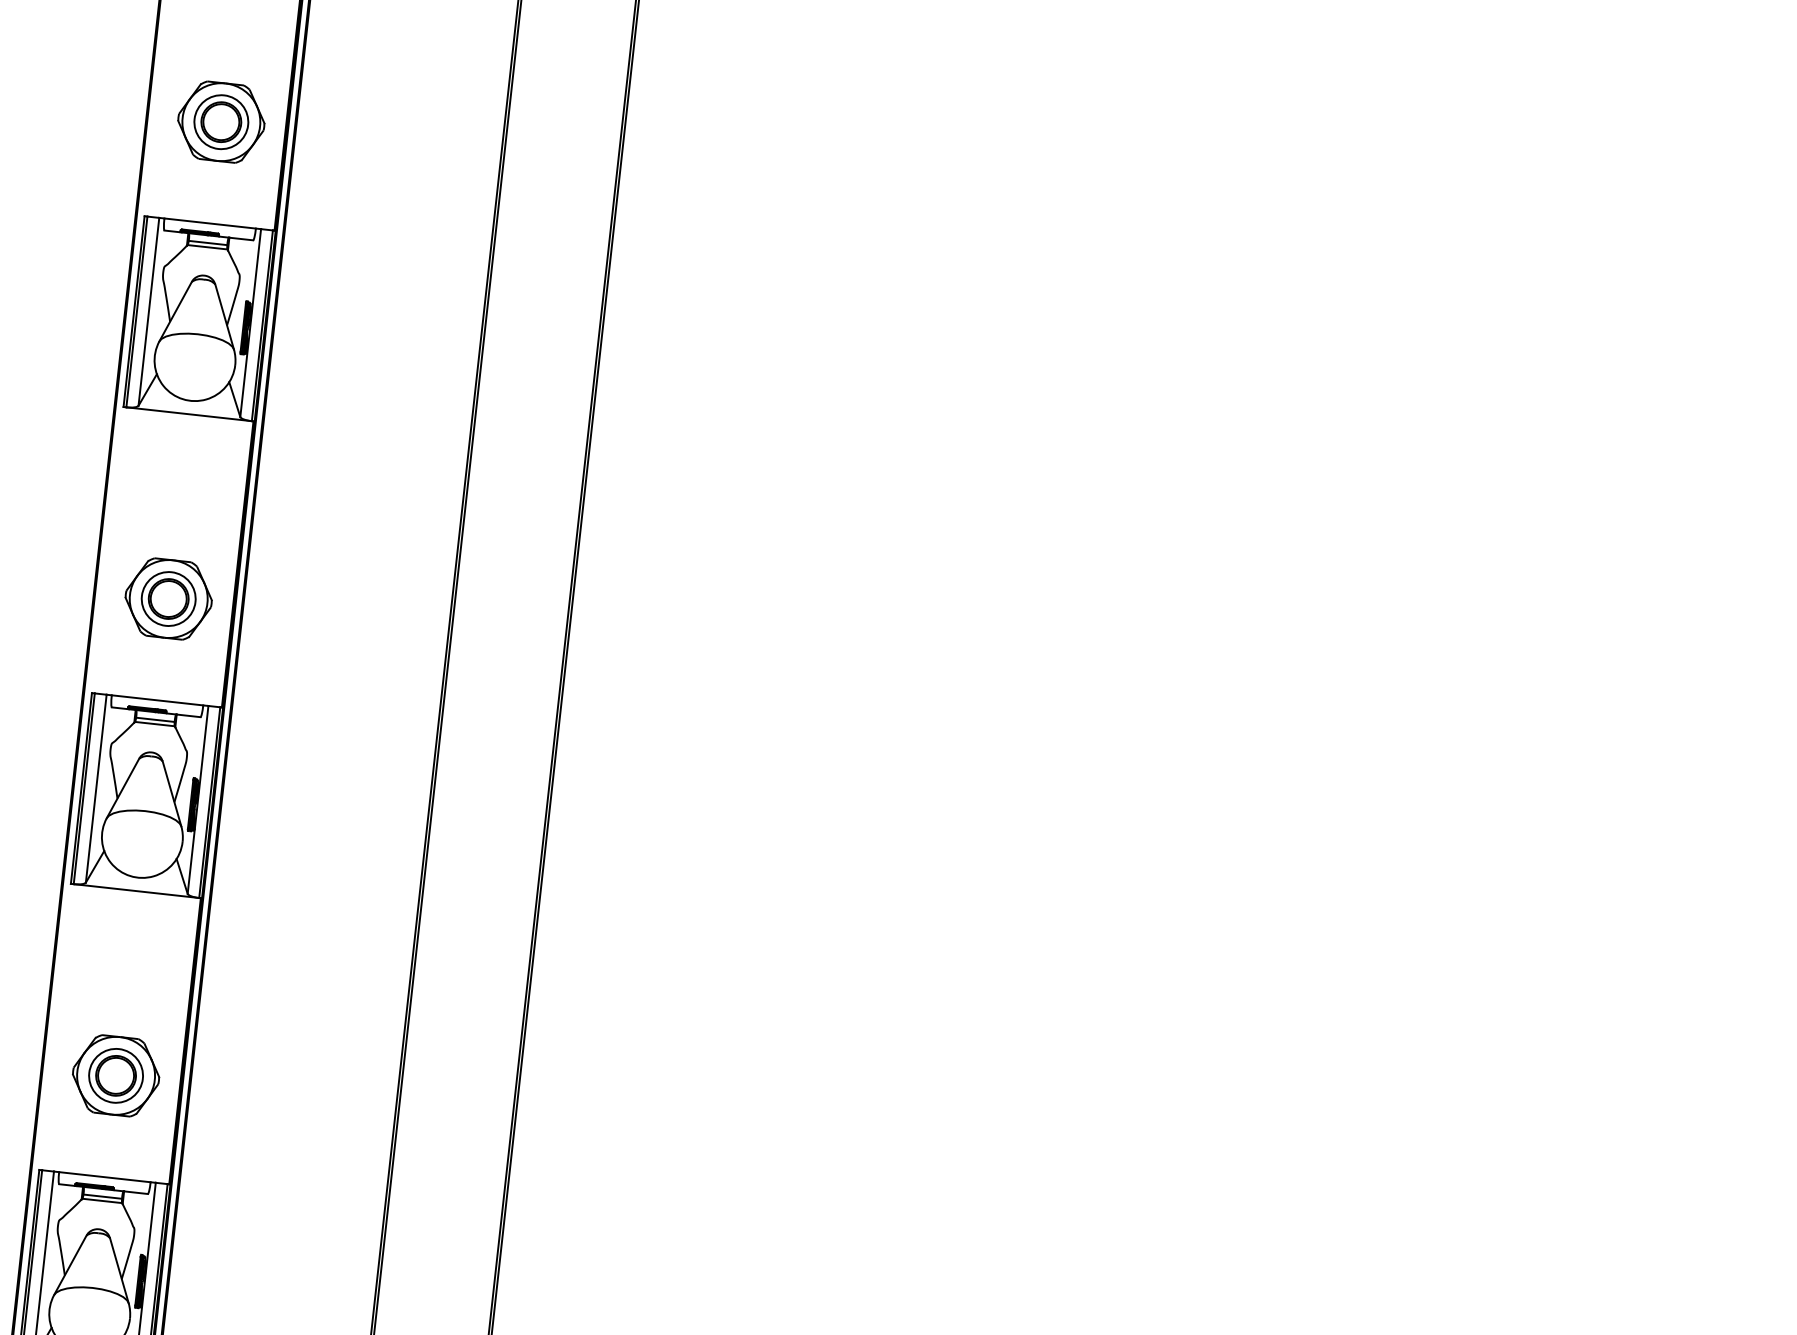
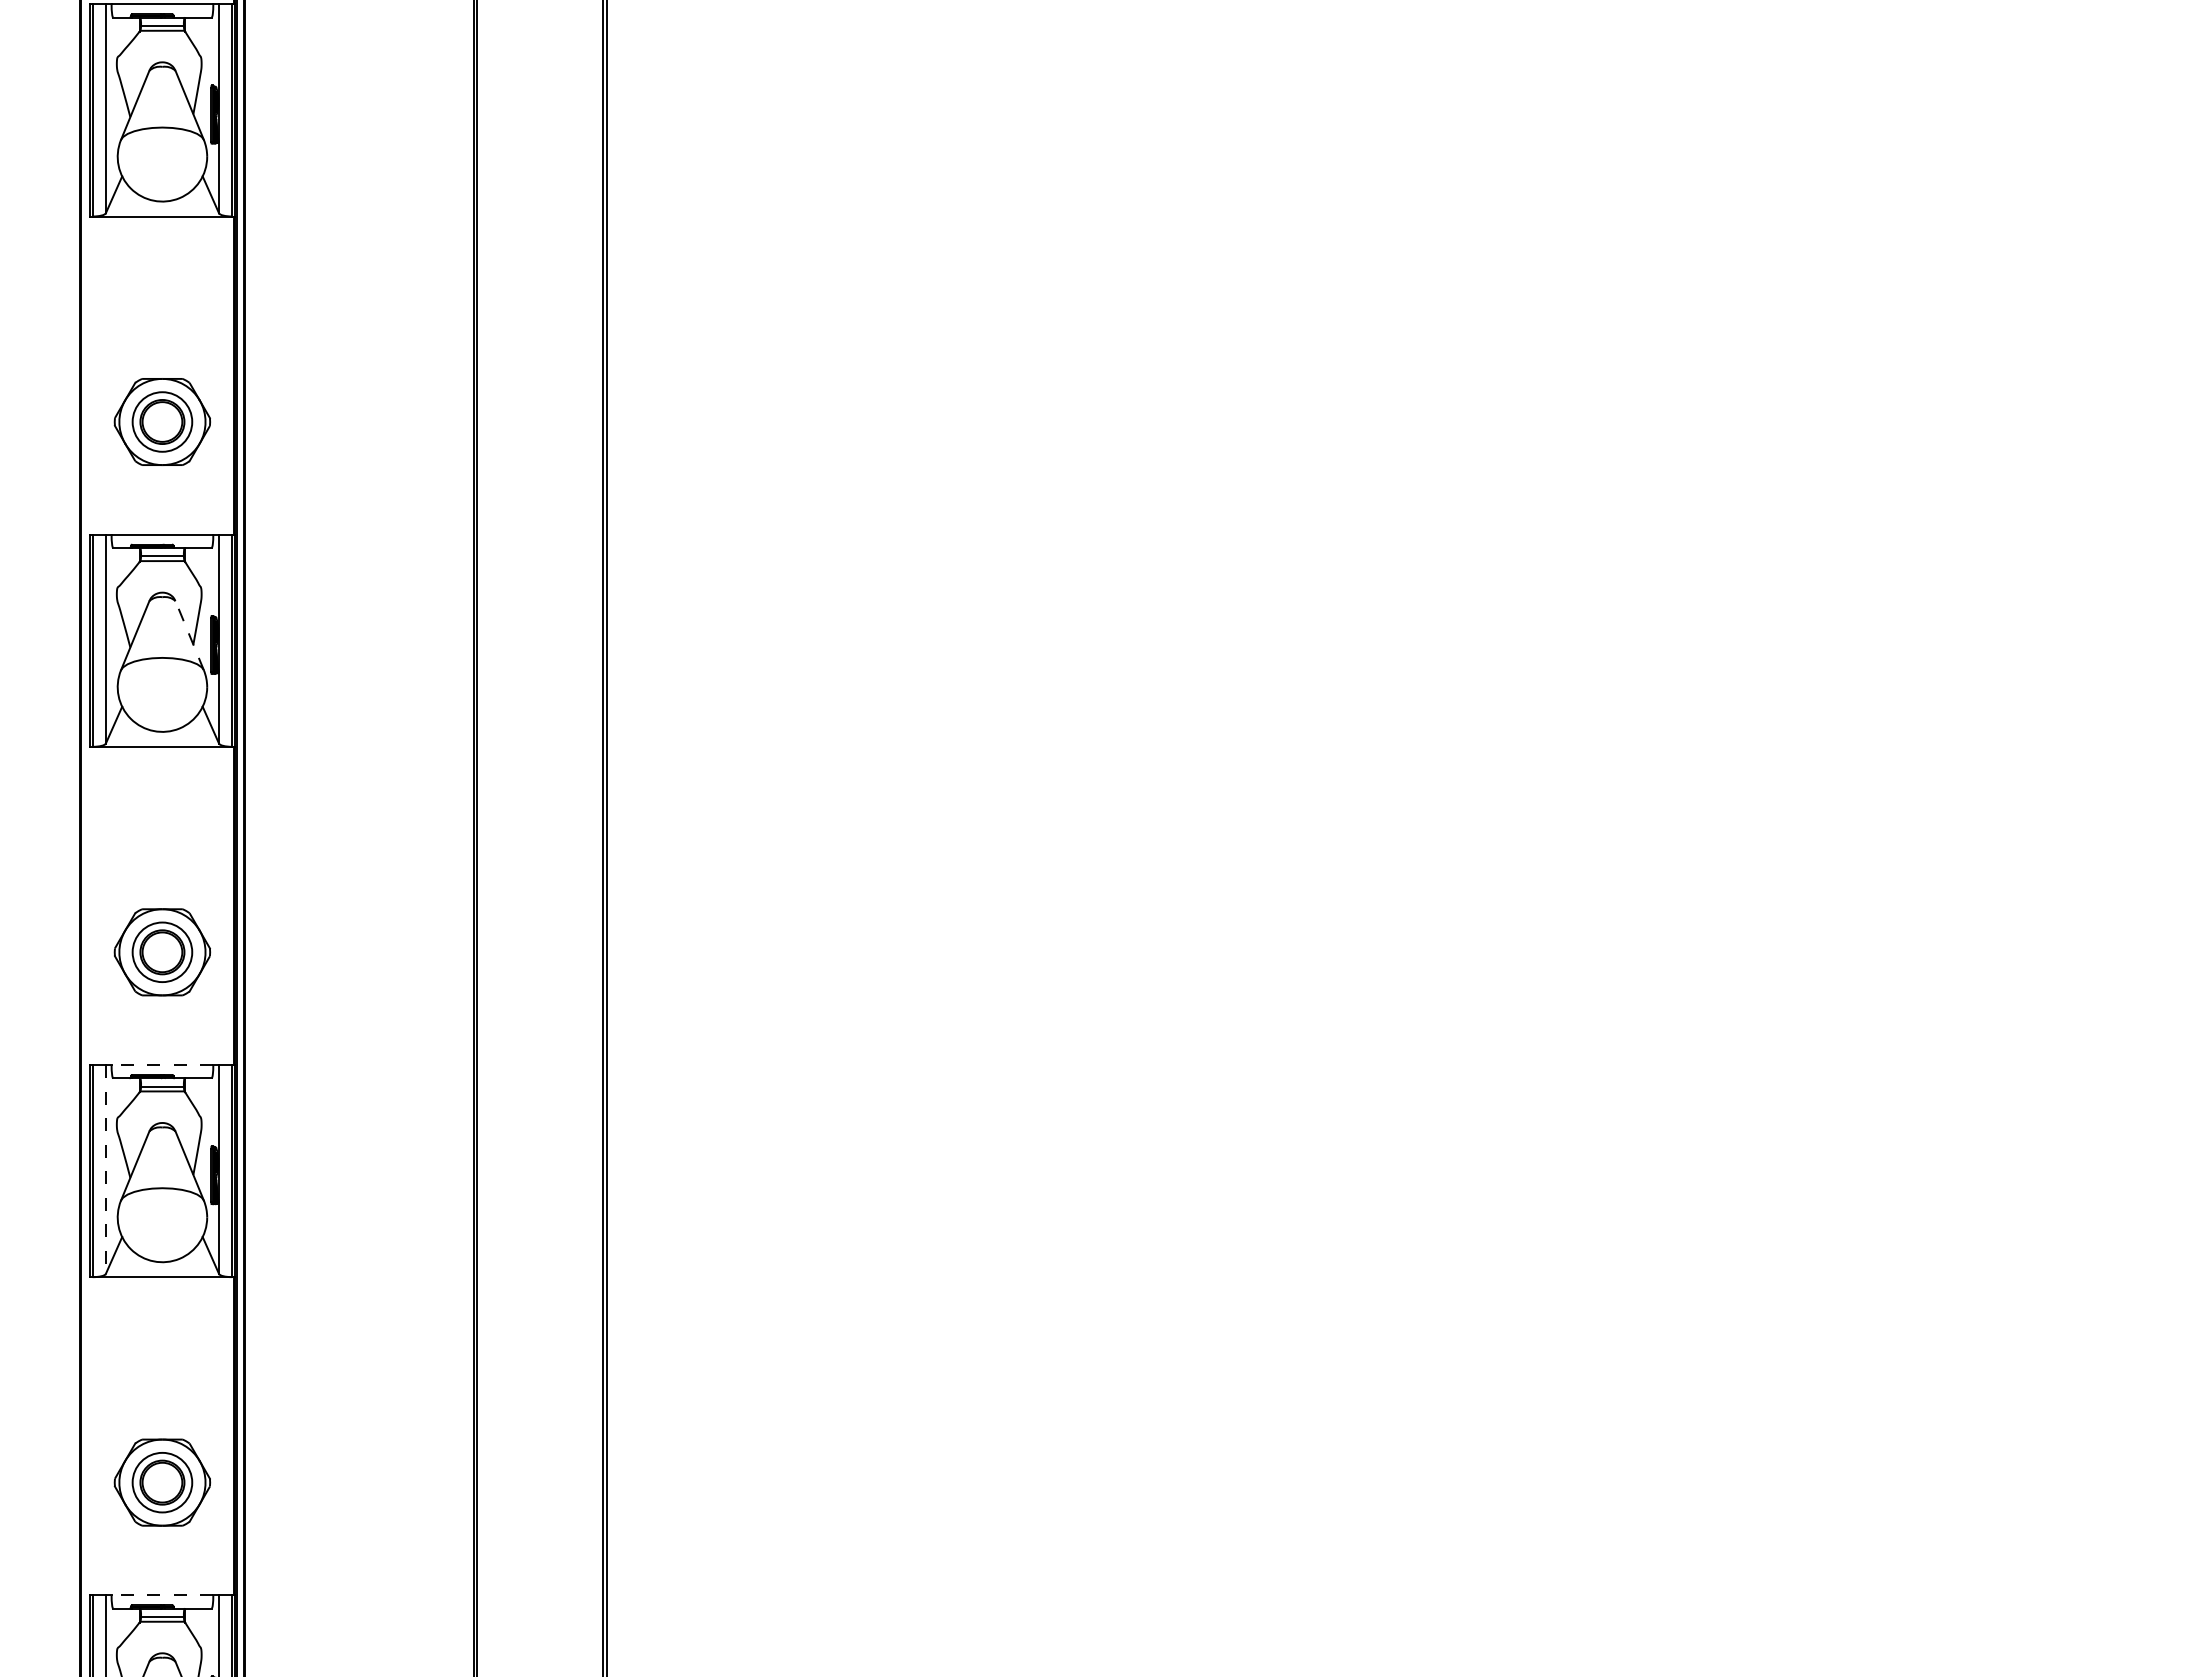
line: (224, 316) -> (189, 635), solid -> dashed
line: (157, 700) -> (162, 1065), solid -> dashed
line: (95, 789) -> (105, 1170), solid -> dashed
line: (104, 1177) -> (162, 1595), solid -> dashed

